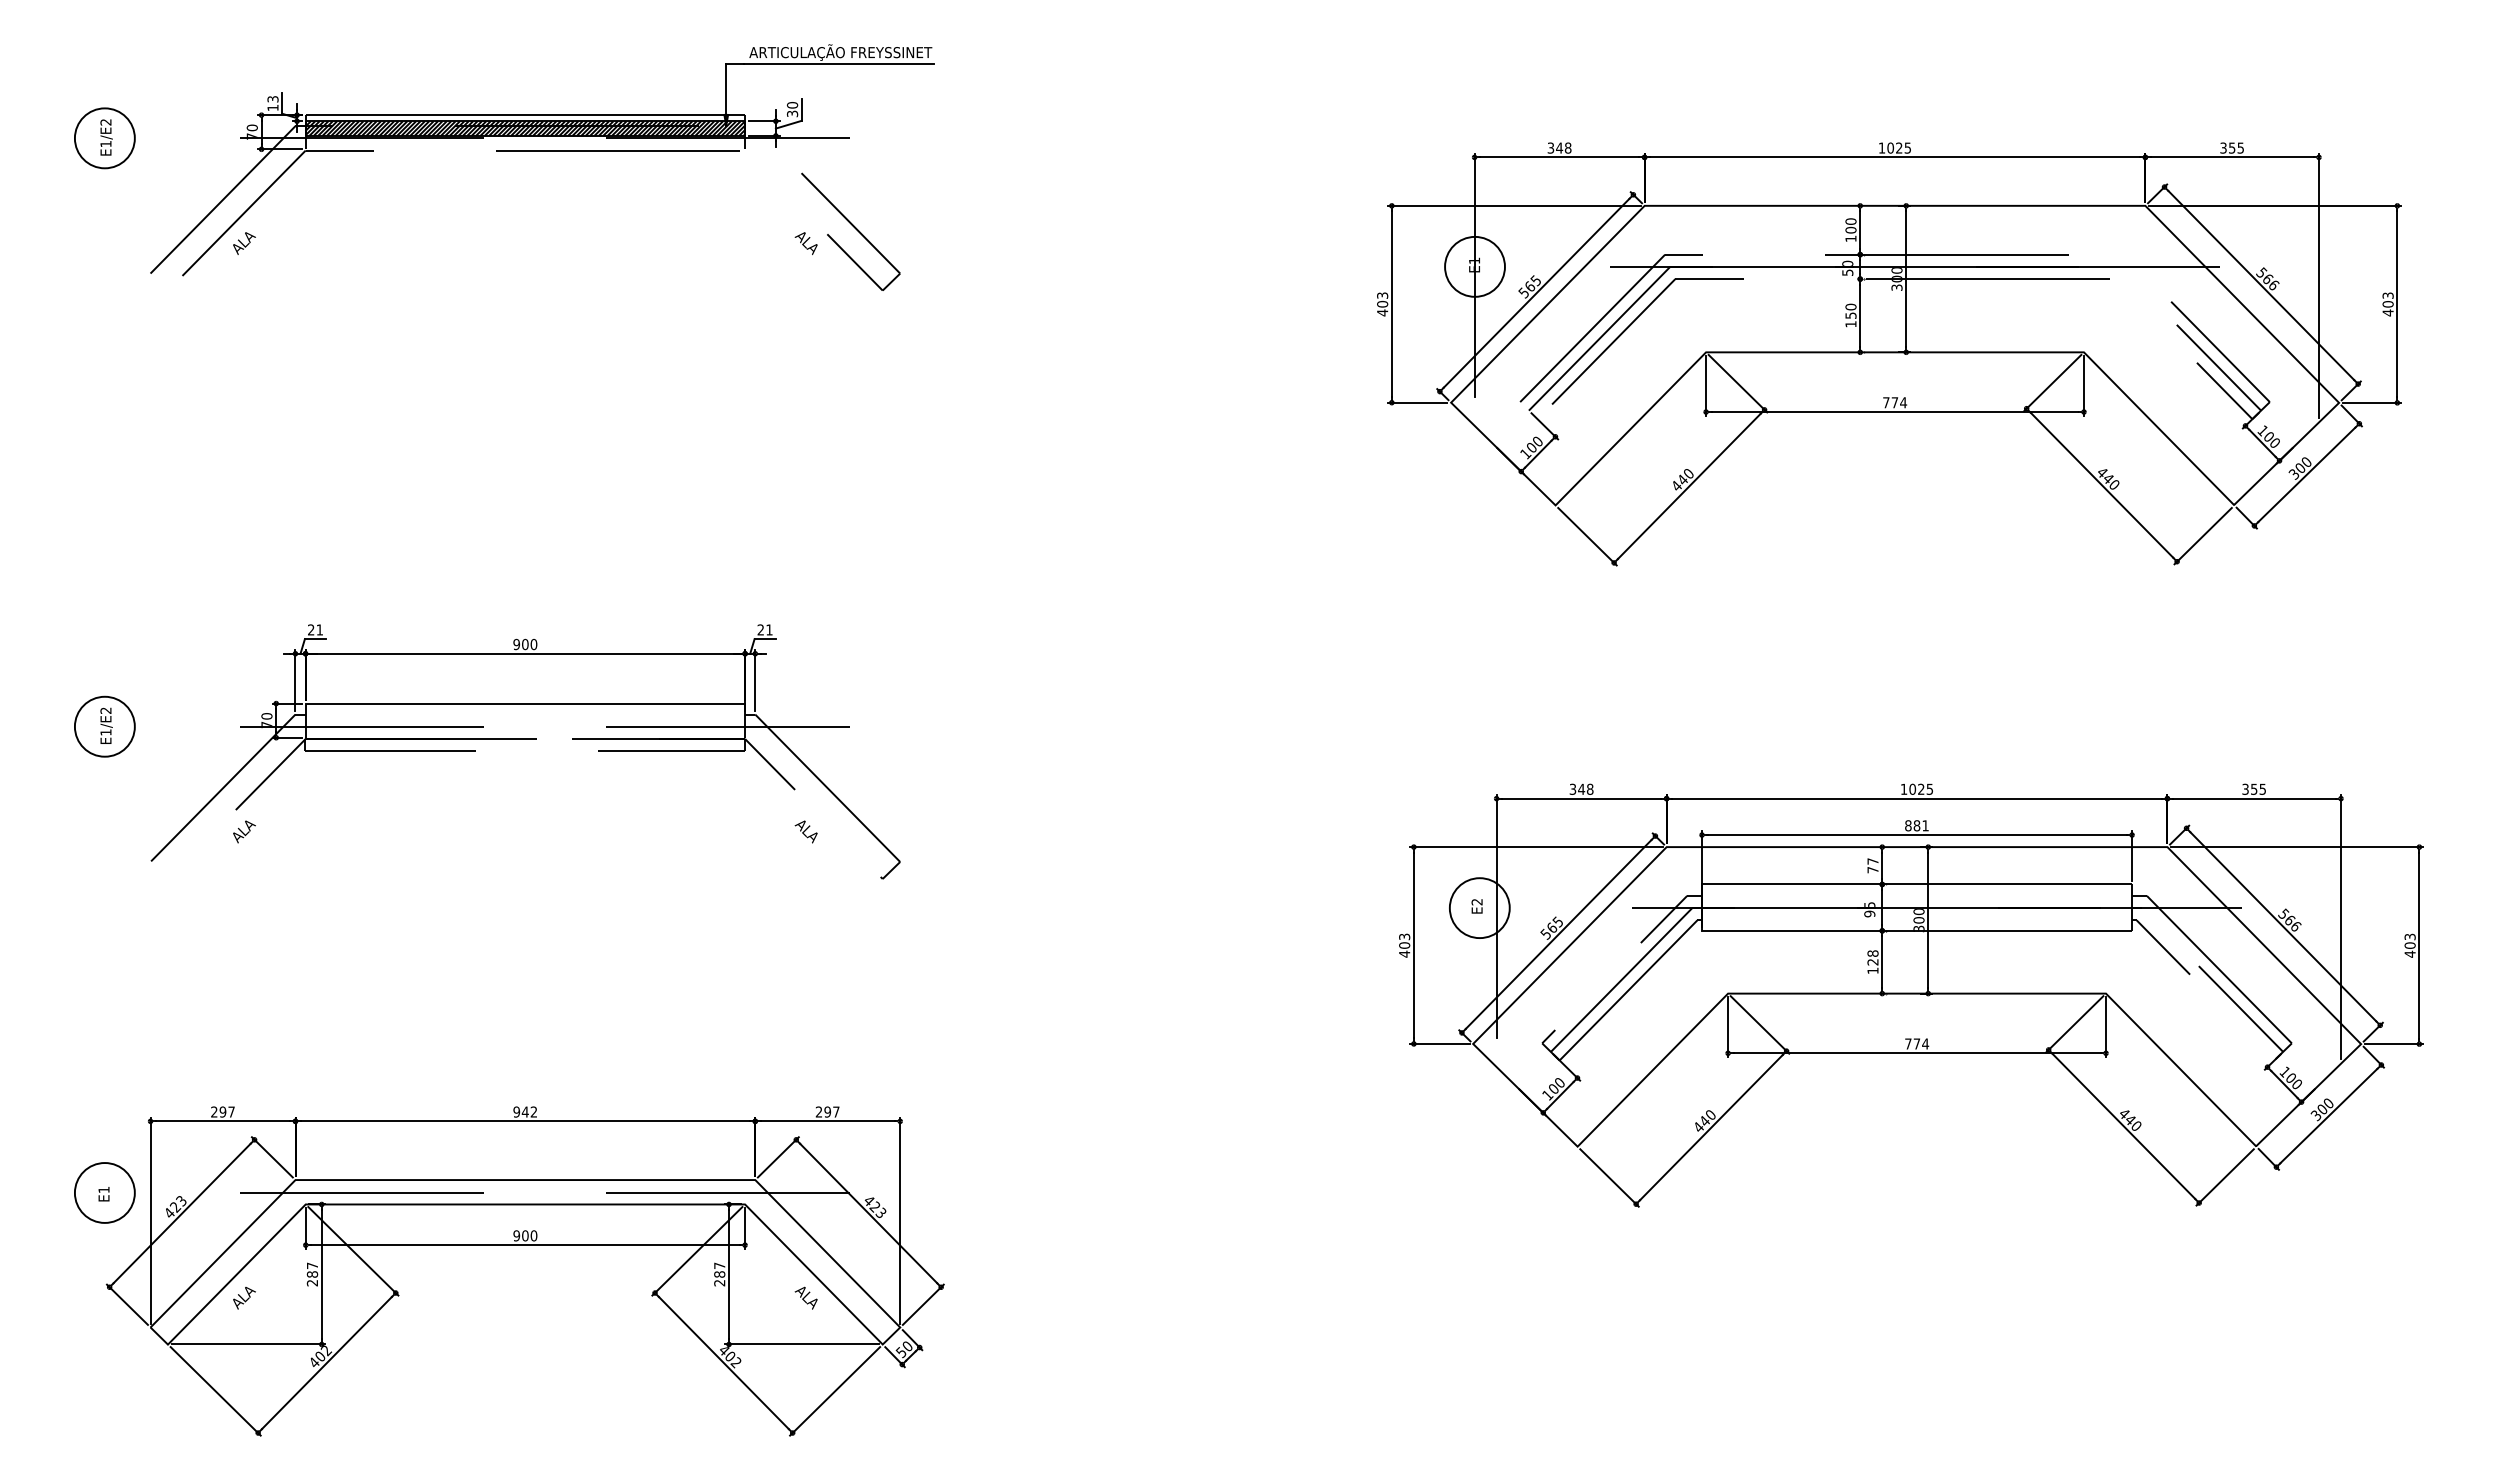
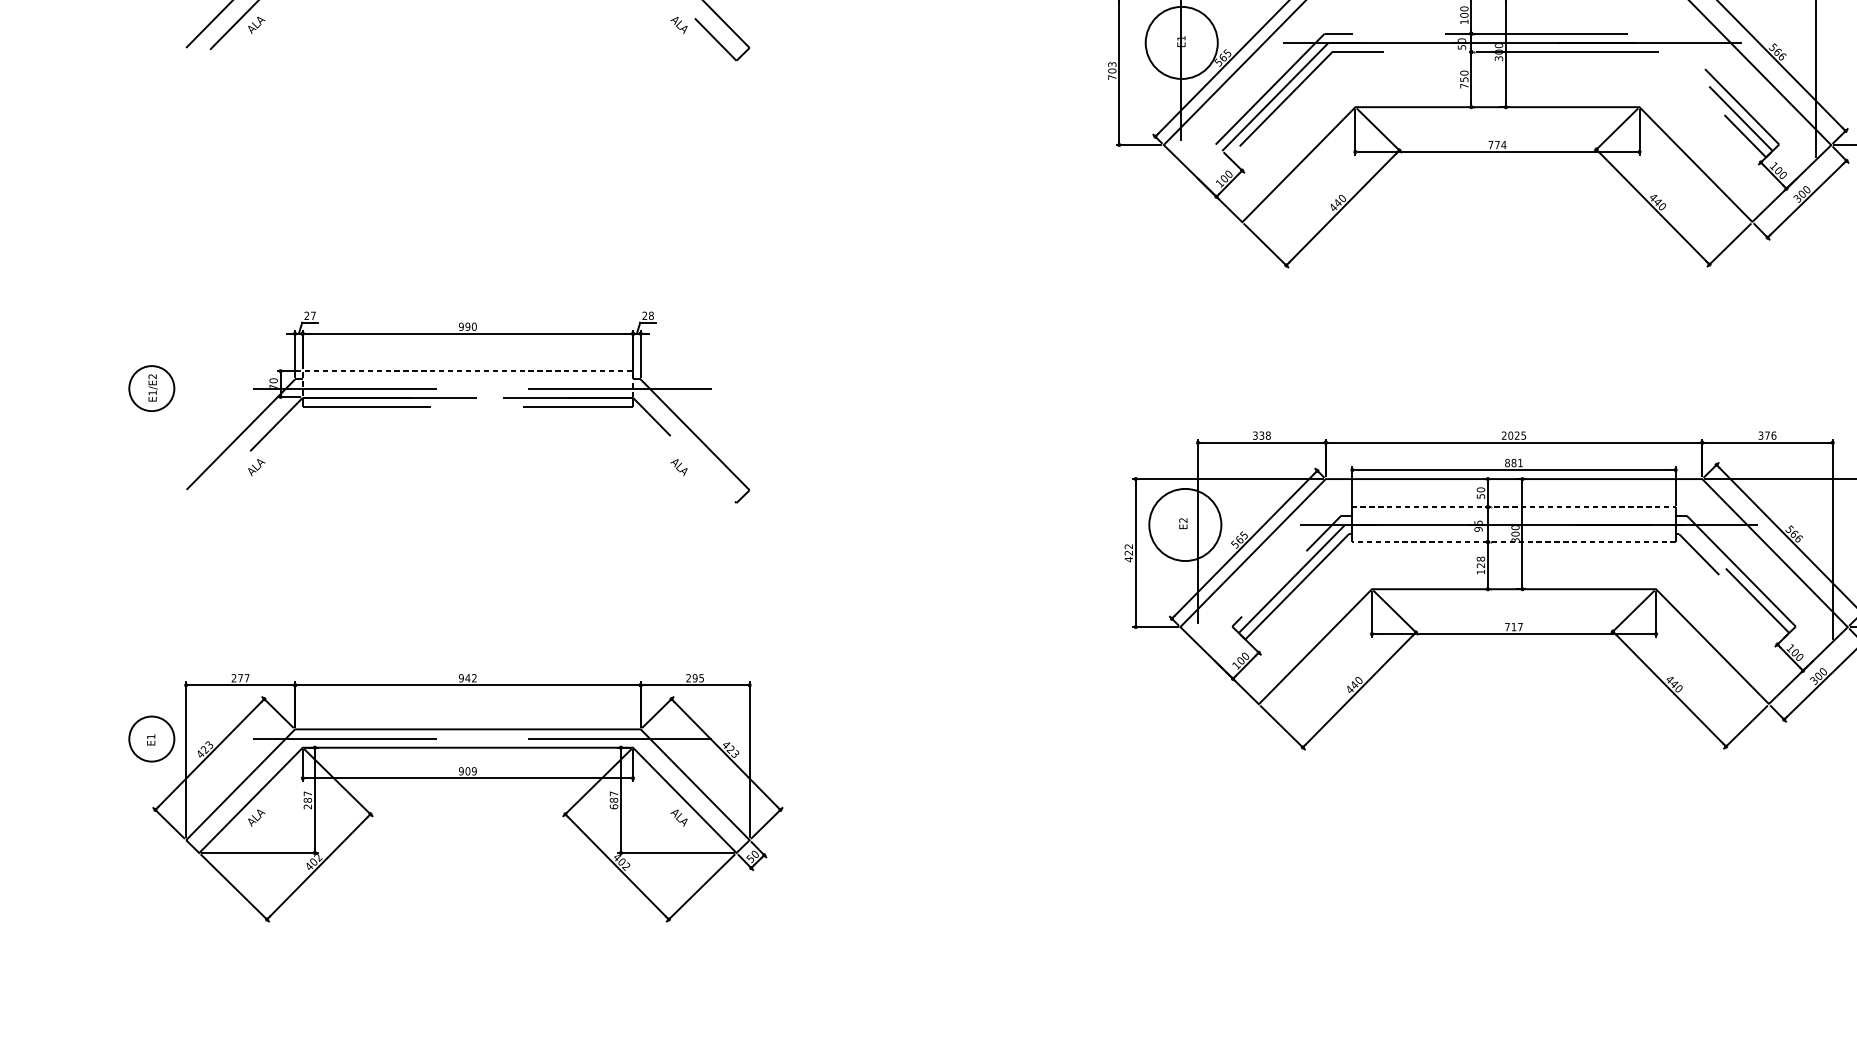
circle: (1474, 266) -> (1181, 42), size x1.6
text: (1382, 312) -> (1112, 77), 403 -> 703
text: (1850, 324) -> (1464, 86), 150 -> 750
text: (319, 629) -> (313, 315), 21 -> 27
text: (769, 629) -> (651, 315), 21 -> 28
text: (525, 644) -> (468, 326), 900 -> 990
line: (525, 703) -> (468, 371), solid -> dashed
text: (1581, 788) -> (1261, 435), 348 -> 338
text: (1903, 788) -> (1503, 435), 1025 -> 2025
text: (2258, 788) -> (1770, 435), 355 -> 376
text: (1872, 865) -> (1480, 492), 77 -> 50
line: (1701, 907) -> (1352, 524), solid -> dashed
circle: (1479, 908) -> (1185, 525), size x1.6
text: (1404, 940) -> (1128, 549), 403 -> 422
text: (1921, 1043) -> (1517, 626), 774 -> 717
text: (222, 1111) -> (240, 677), 297 -> 277
text: (836, 1111) -> (701, 677), 297 -> 295
text: (533, 1235) -> (474, 771), 900 -> 909
text: (719, 1282) -> (613, 806), 287 -> 687

